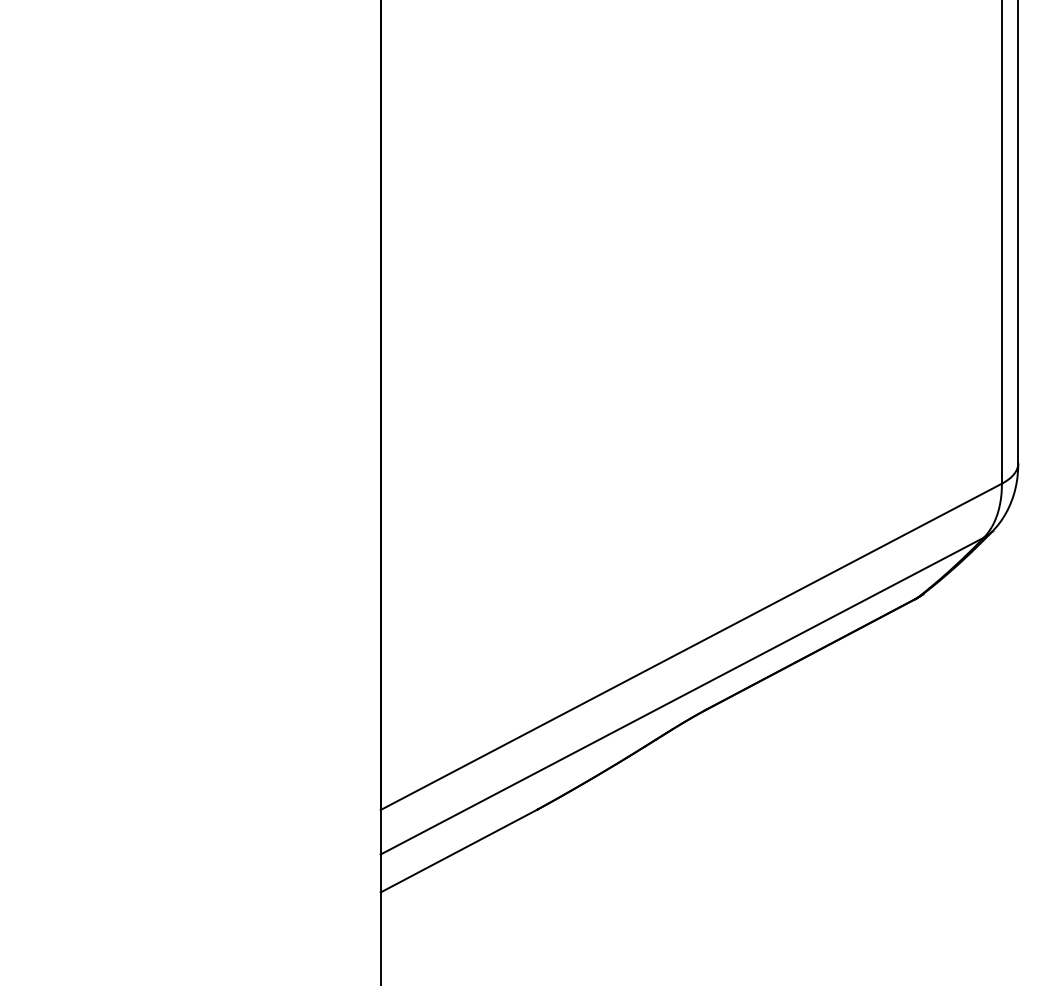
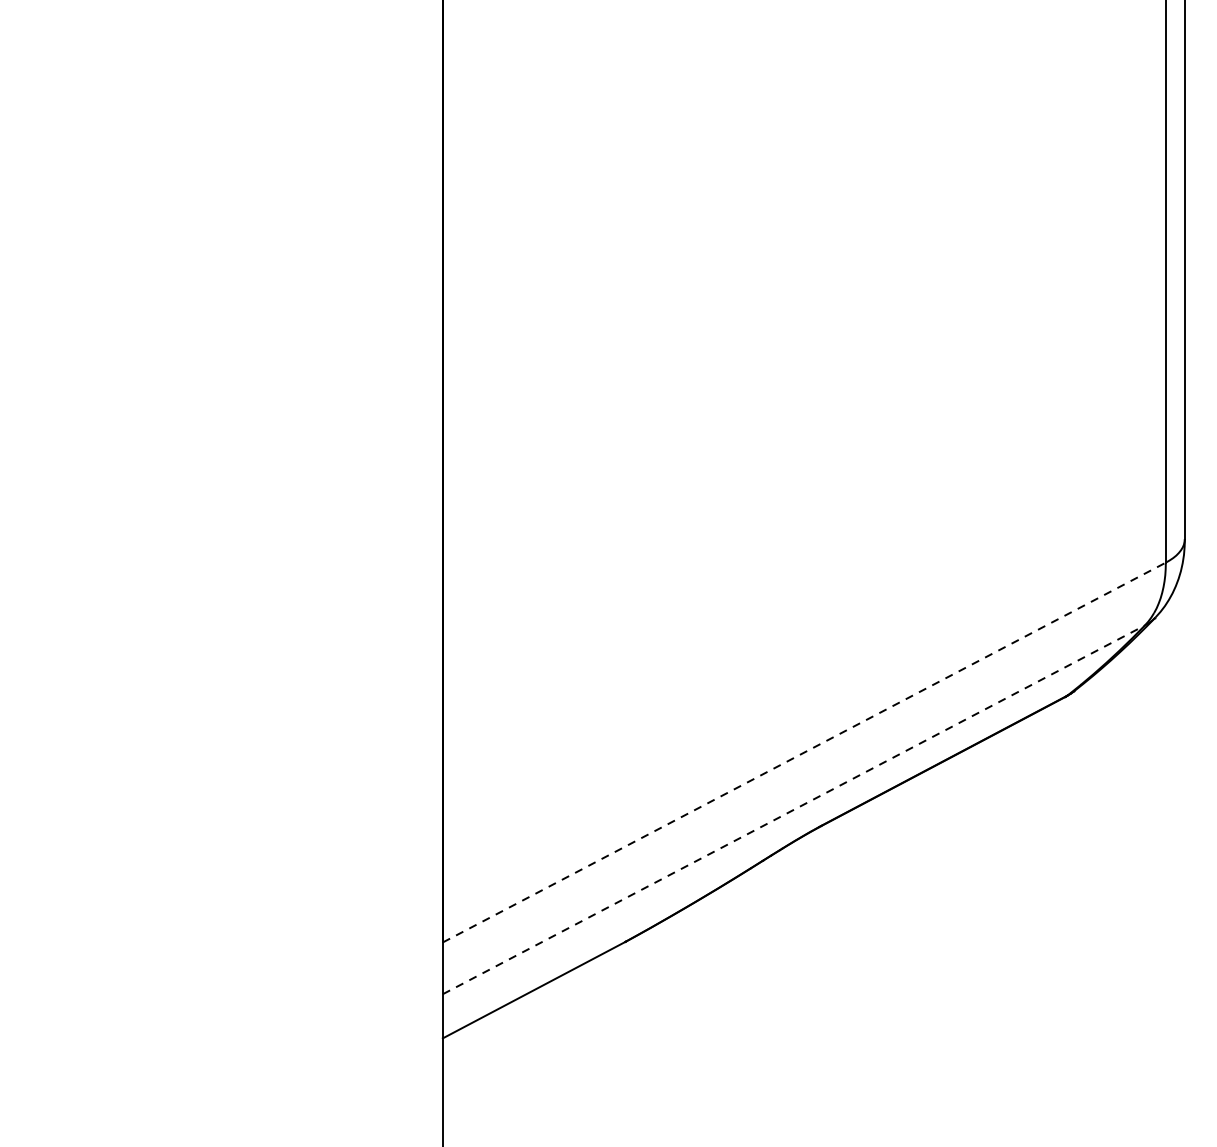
line: (691, 646) -> (804, 752), solid -> dashed
line: (682, 696) -> (794, 810), solid -> dashed

